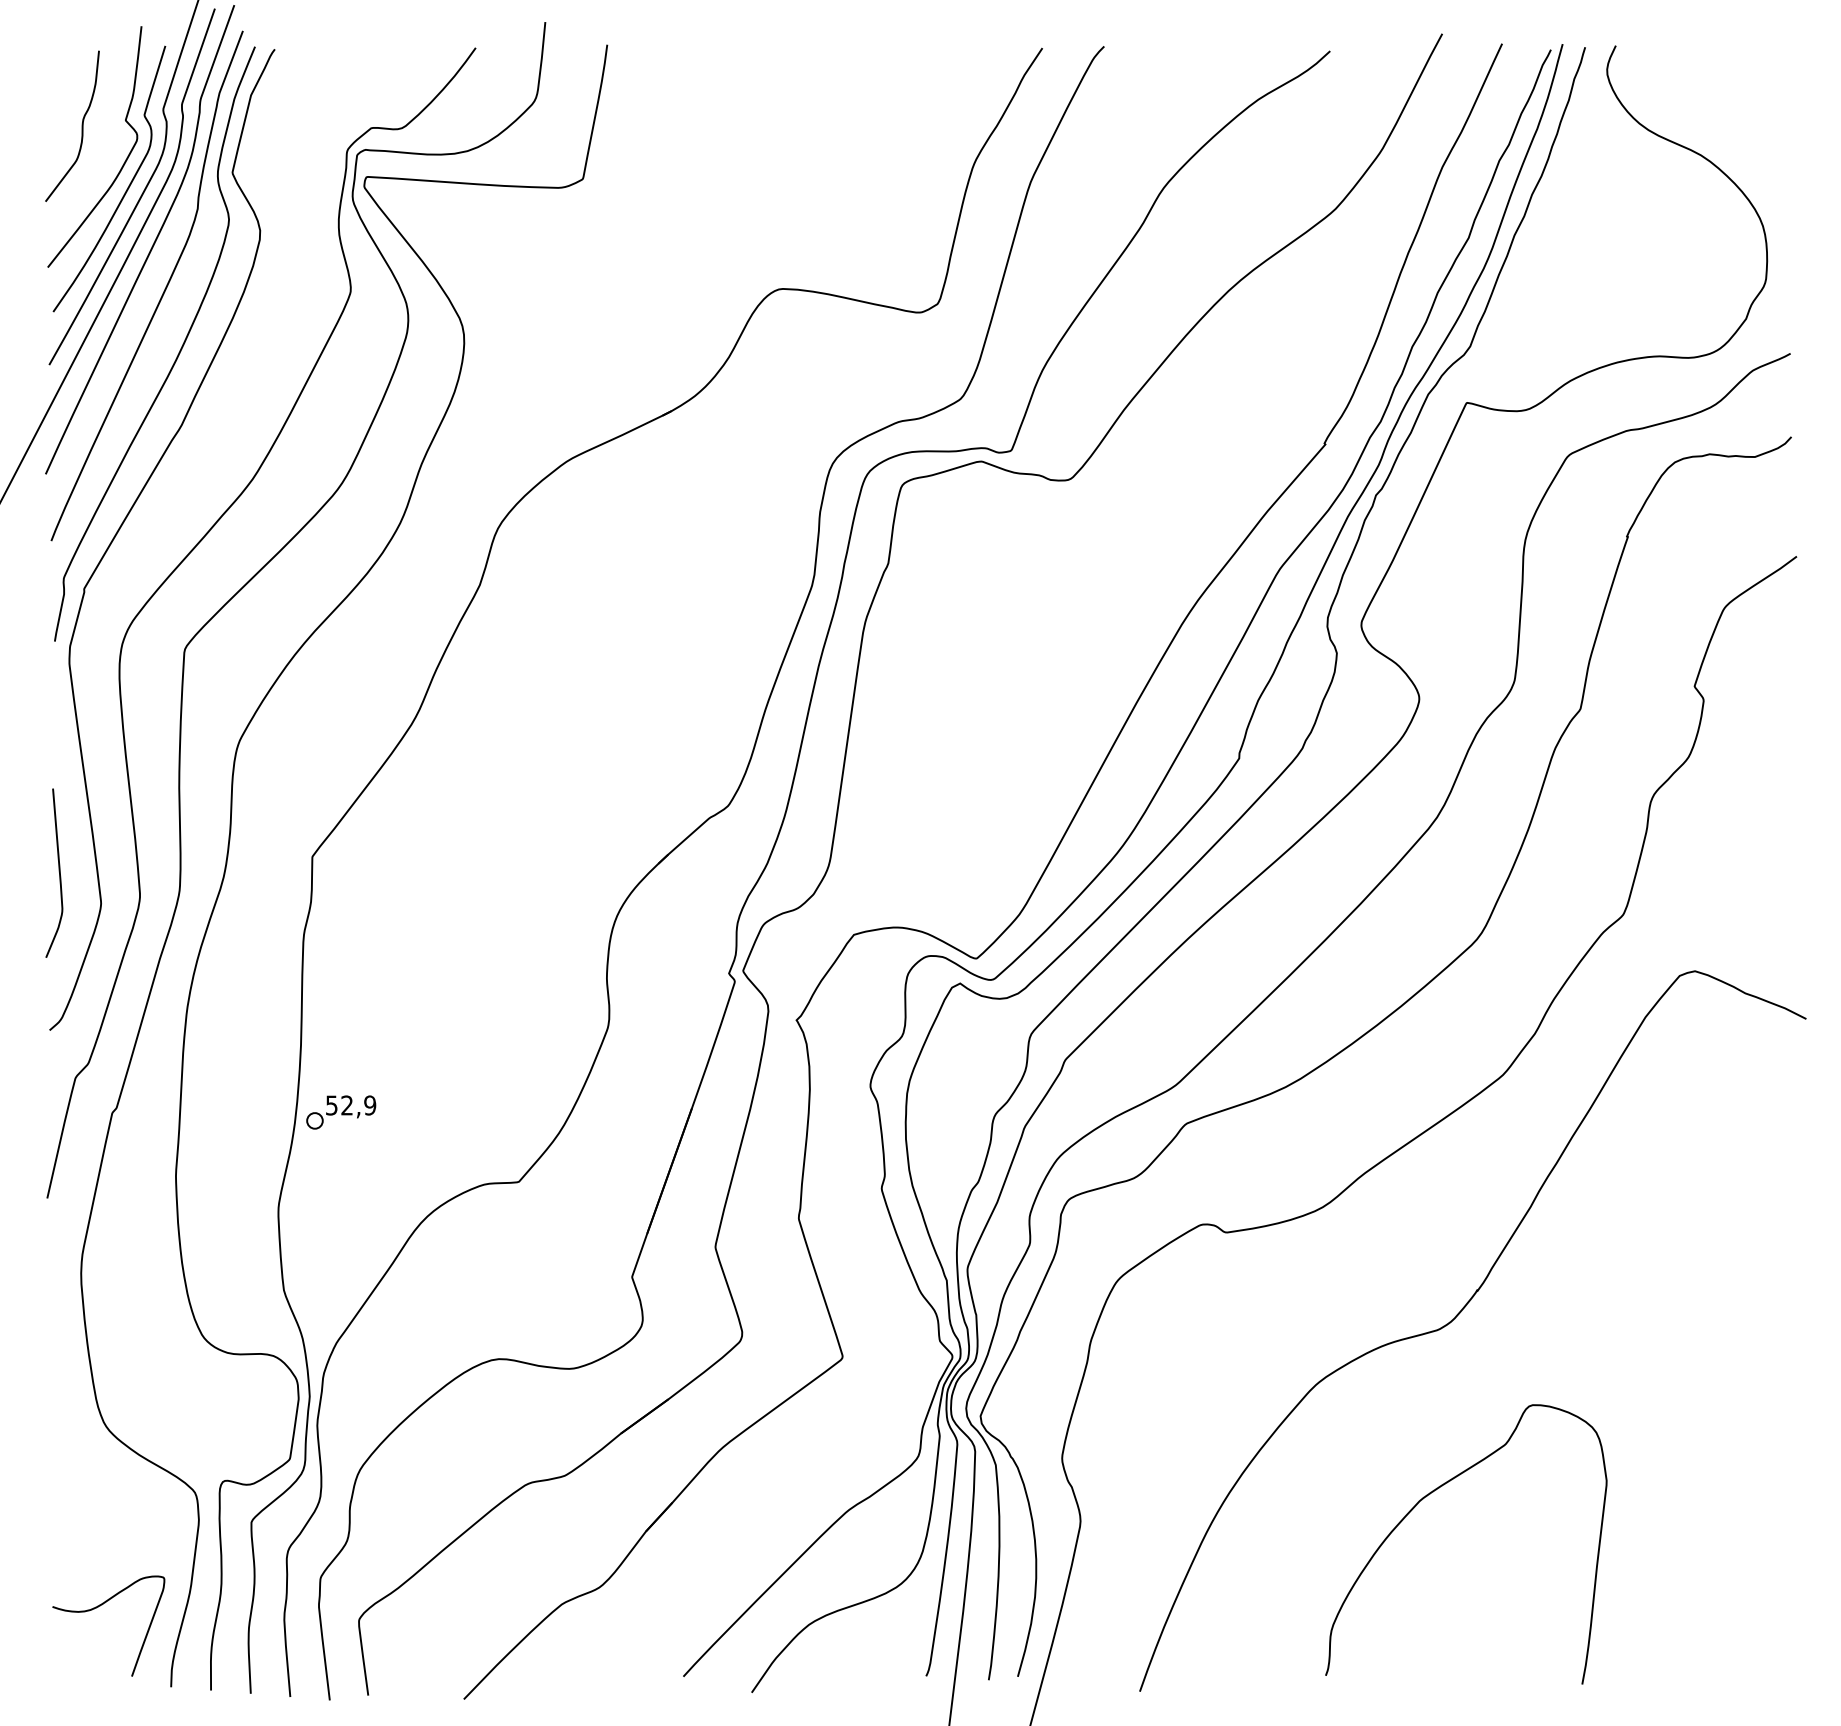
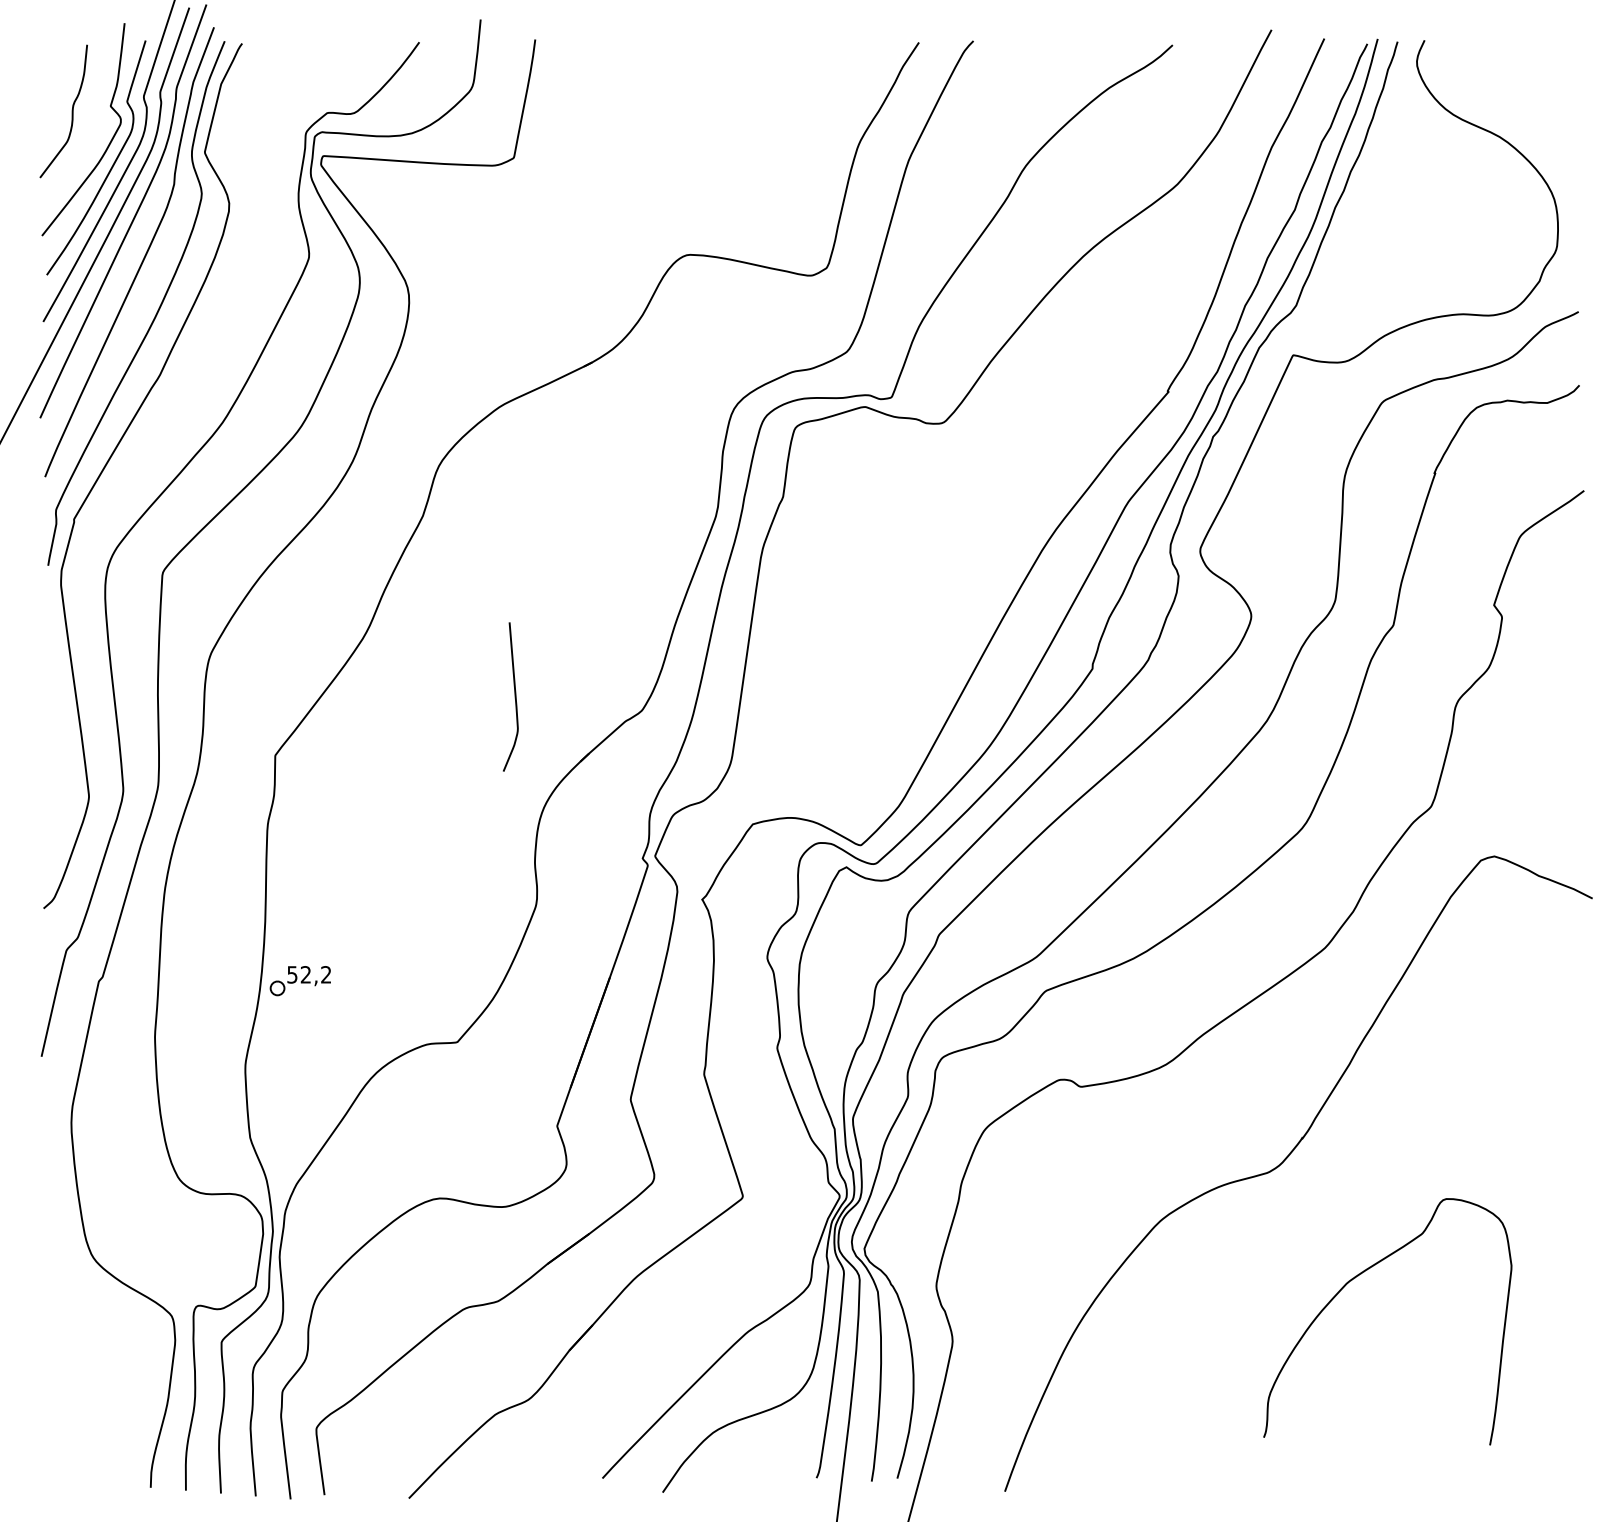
curve: (58, 872) -> (514, 696), moved
text: (370, 1105) -> (326, 974), 52,9 -> 52,2
curve: (1433, 1492) -> (1358, 1276), moved
curve: (97, 1608) -> (85, 1418), removed

